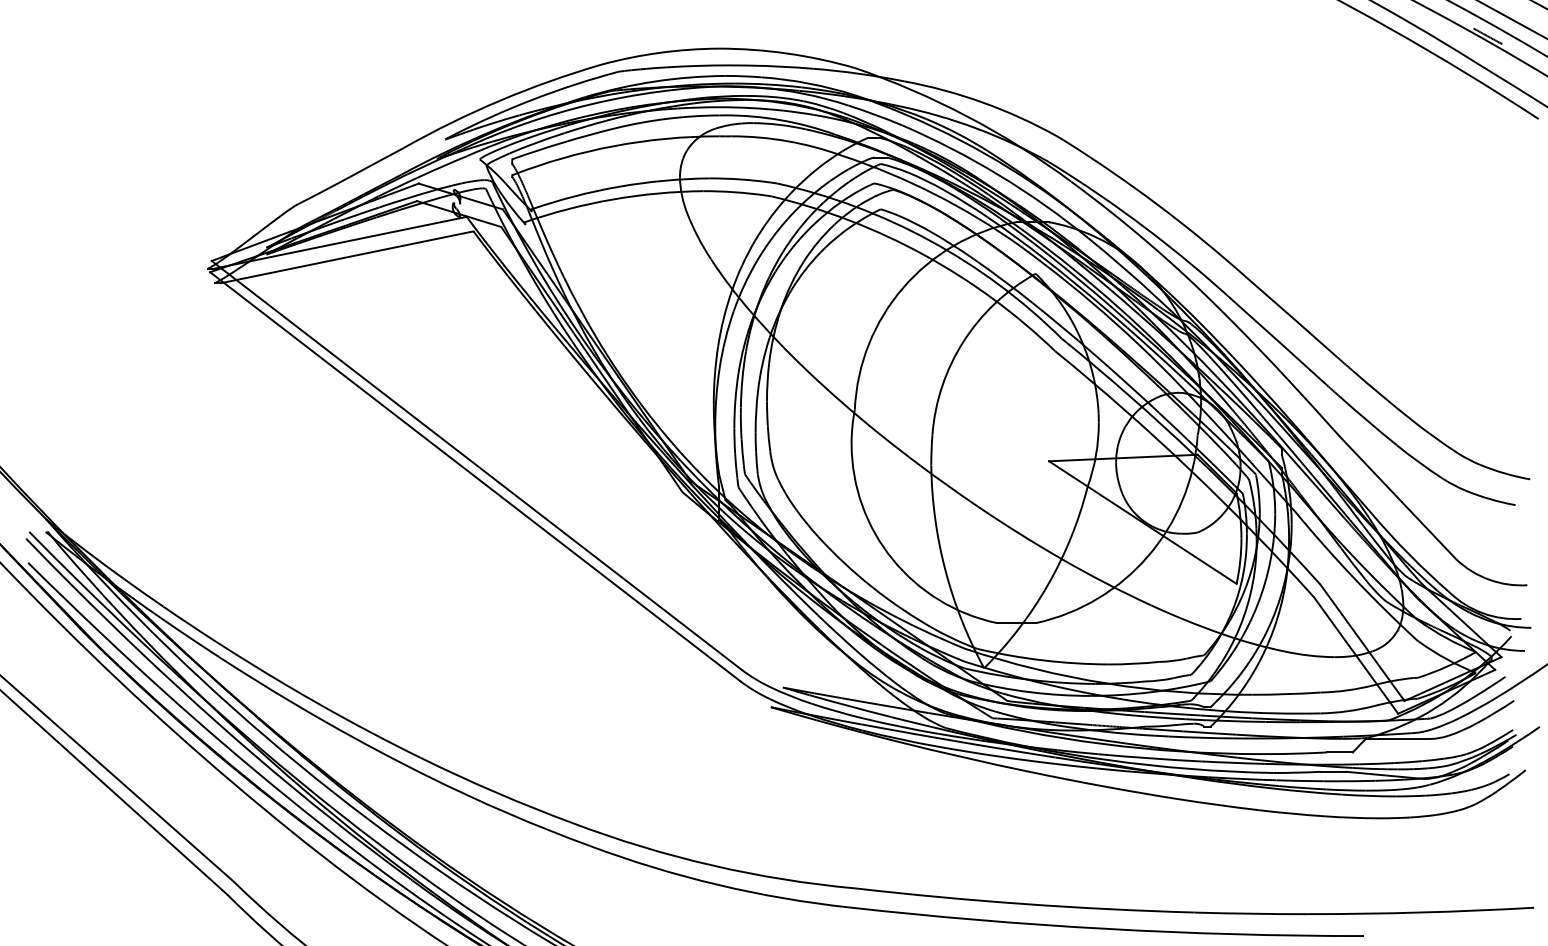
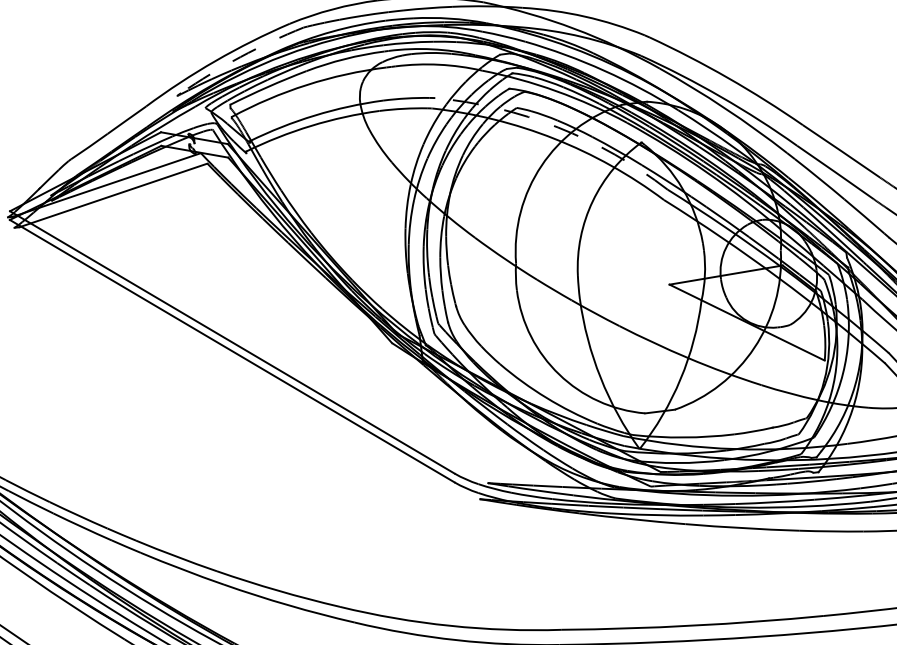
arc: (533, 99) -> (240, 57), solid -> dashed
arc: (930, 241) -> (557, 127), solid -> dashed

